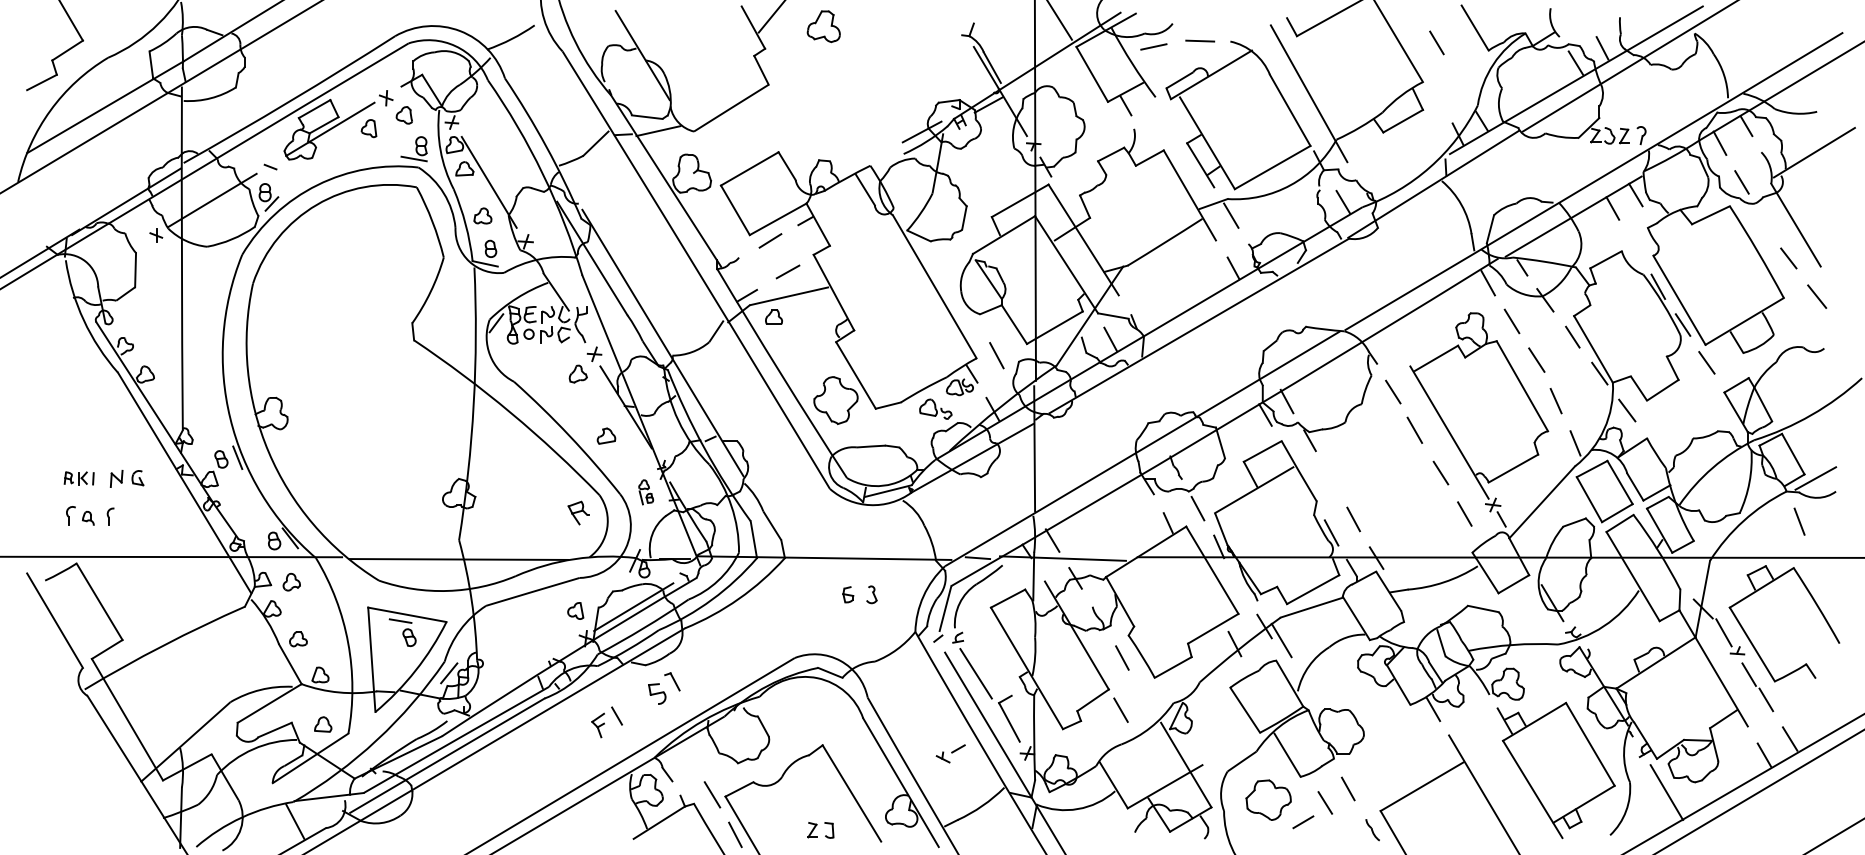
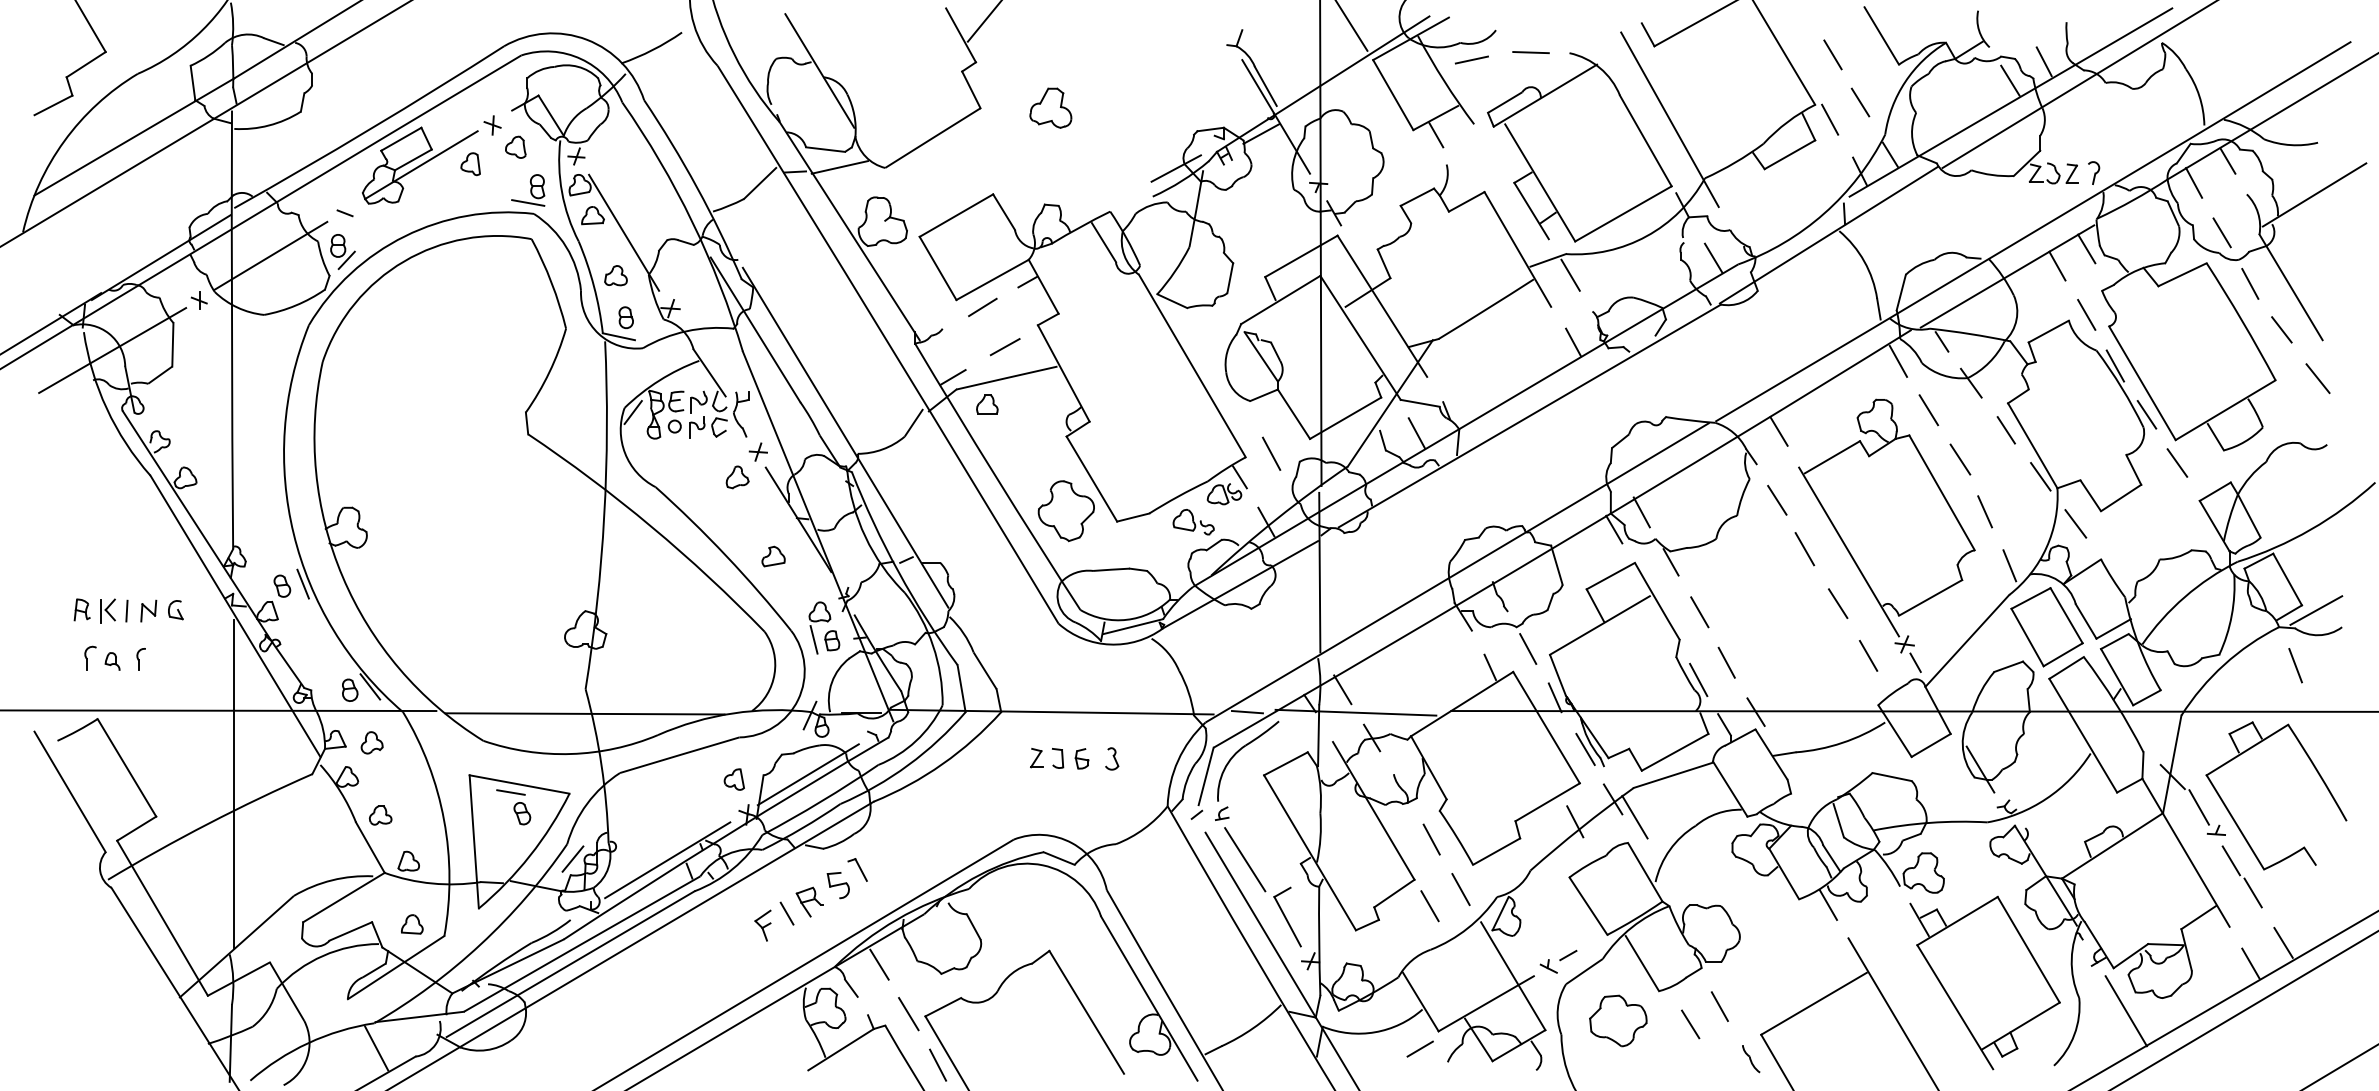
part: (823, 26) -> (1050, 107), moved
line: (1458, 80) -> (1860, 102), added
line: (1434, 93) -> (1829, 119), added
line: (1763, 222) -> (2249, 283), added
line: (1635, 246) -> (2086, 314), added
line: (87, 274) -> (111, 350), added
line: (1394, 337) -> (1778, 430), added
part: (78, 478) -> (100, 610), size x1.43
line: (1332, 479) -> (1699, 611), added
part: (645, 492) -> (823, 628), size x1.67
part: (578, 512) -> (809, 901), moved
line: (1242, 587) -> (1584, 749), added
line: (183, 614) -> (234, 784), added
line: (523, 673) -> (667, 859), added
line: (1145, 697) -> (1461, 889), added
part: (950, 753) -> (1558, 961), moved
line: (689, 755) -> (879, 963), added
line: (1303, 822) -> (1420, 1049), moved
part: (820, 830) -> (1046, 758), moved

